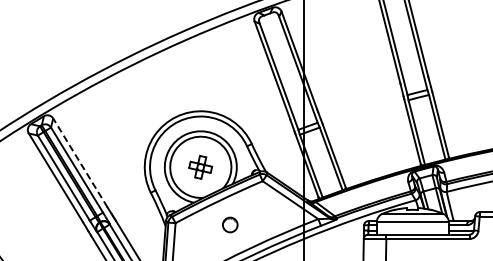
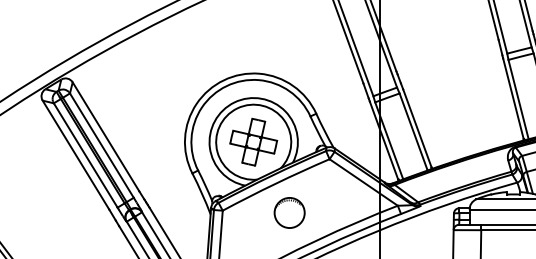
line: (80, 162) -> (106, 136), dashed -> solid
part: (200, 167) -> (253, 142), size x1.67
part: (230, 224) -> (290, 212), size x1.67

